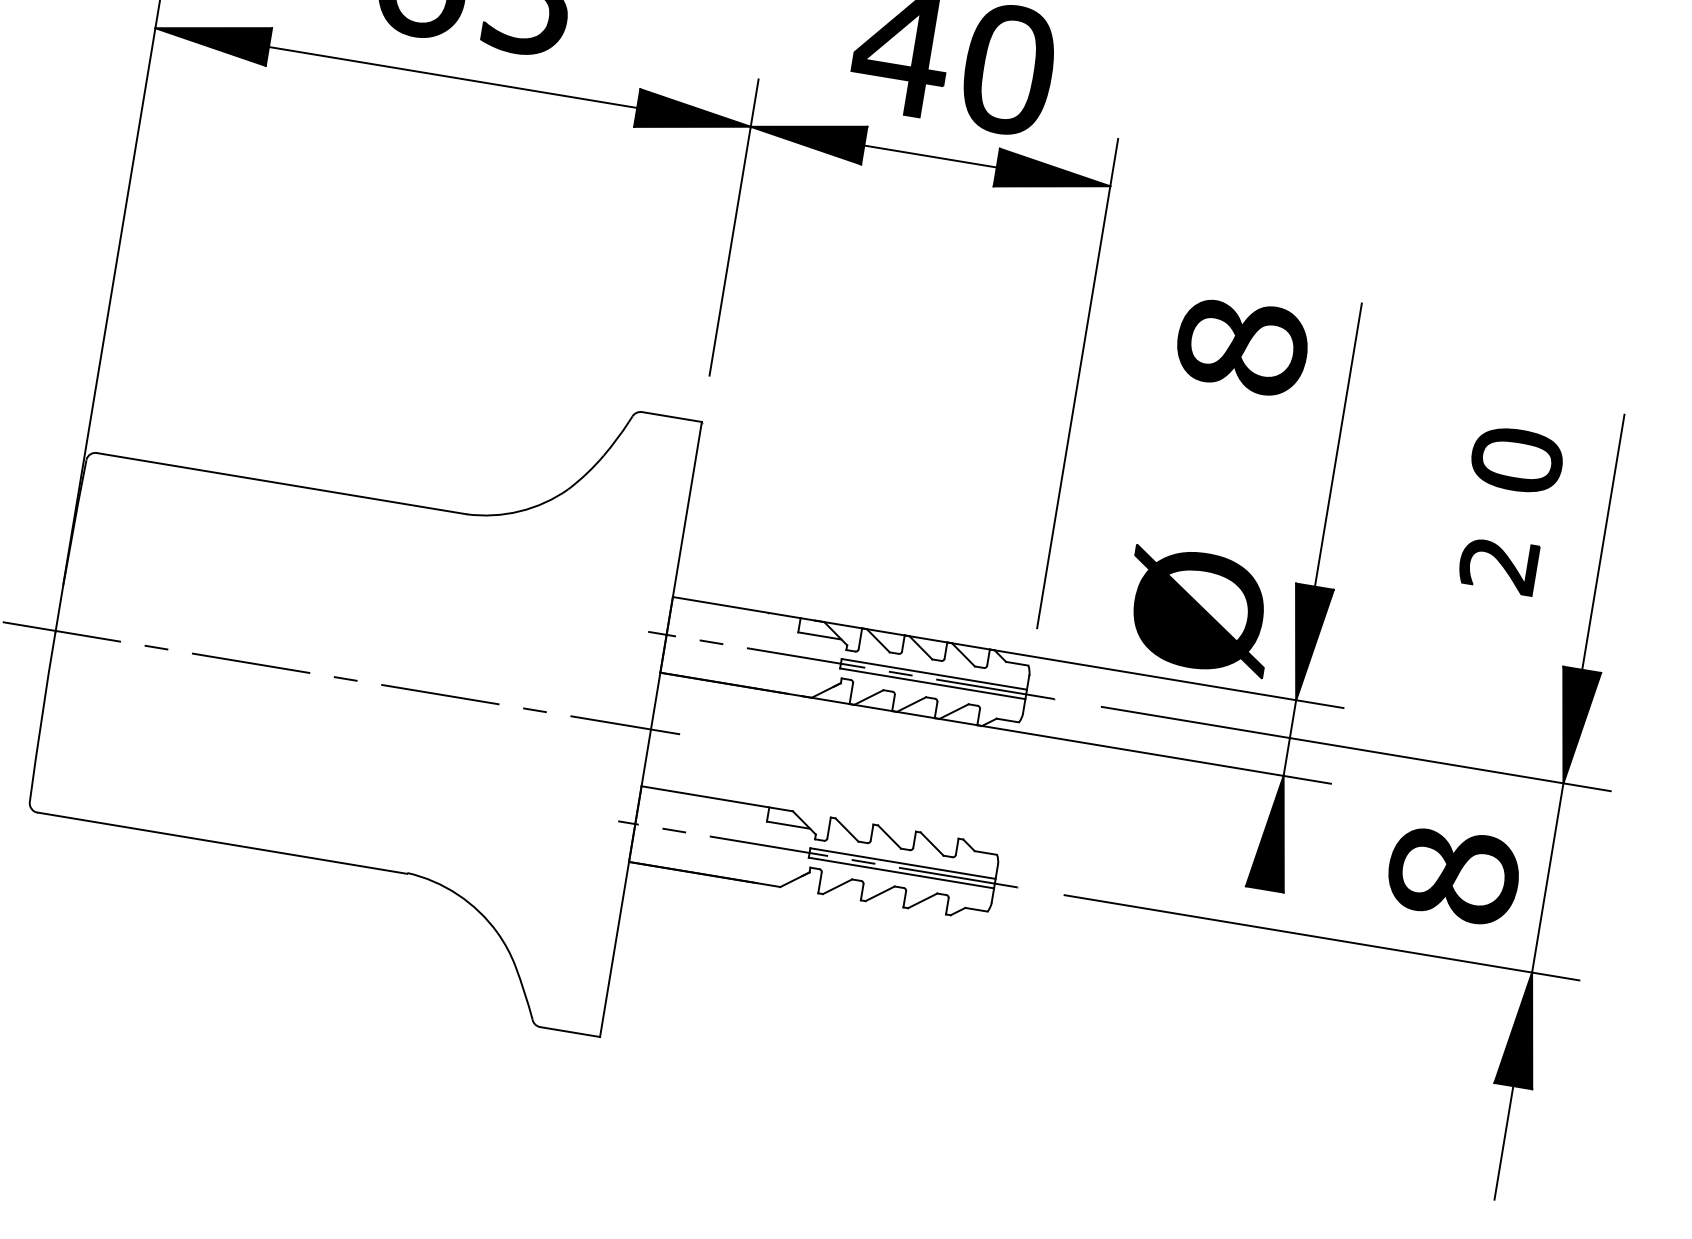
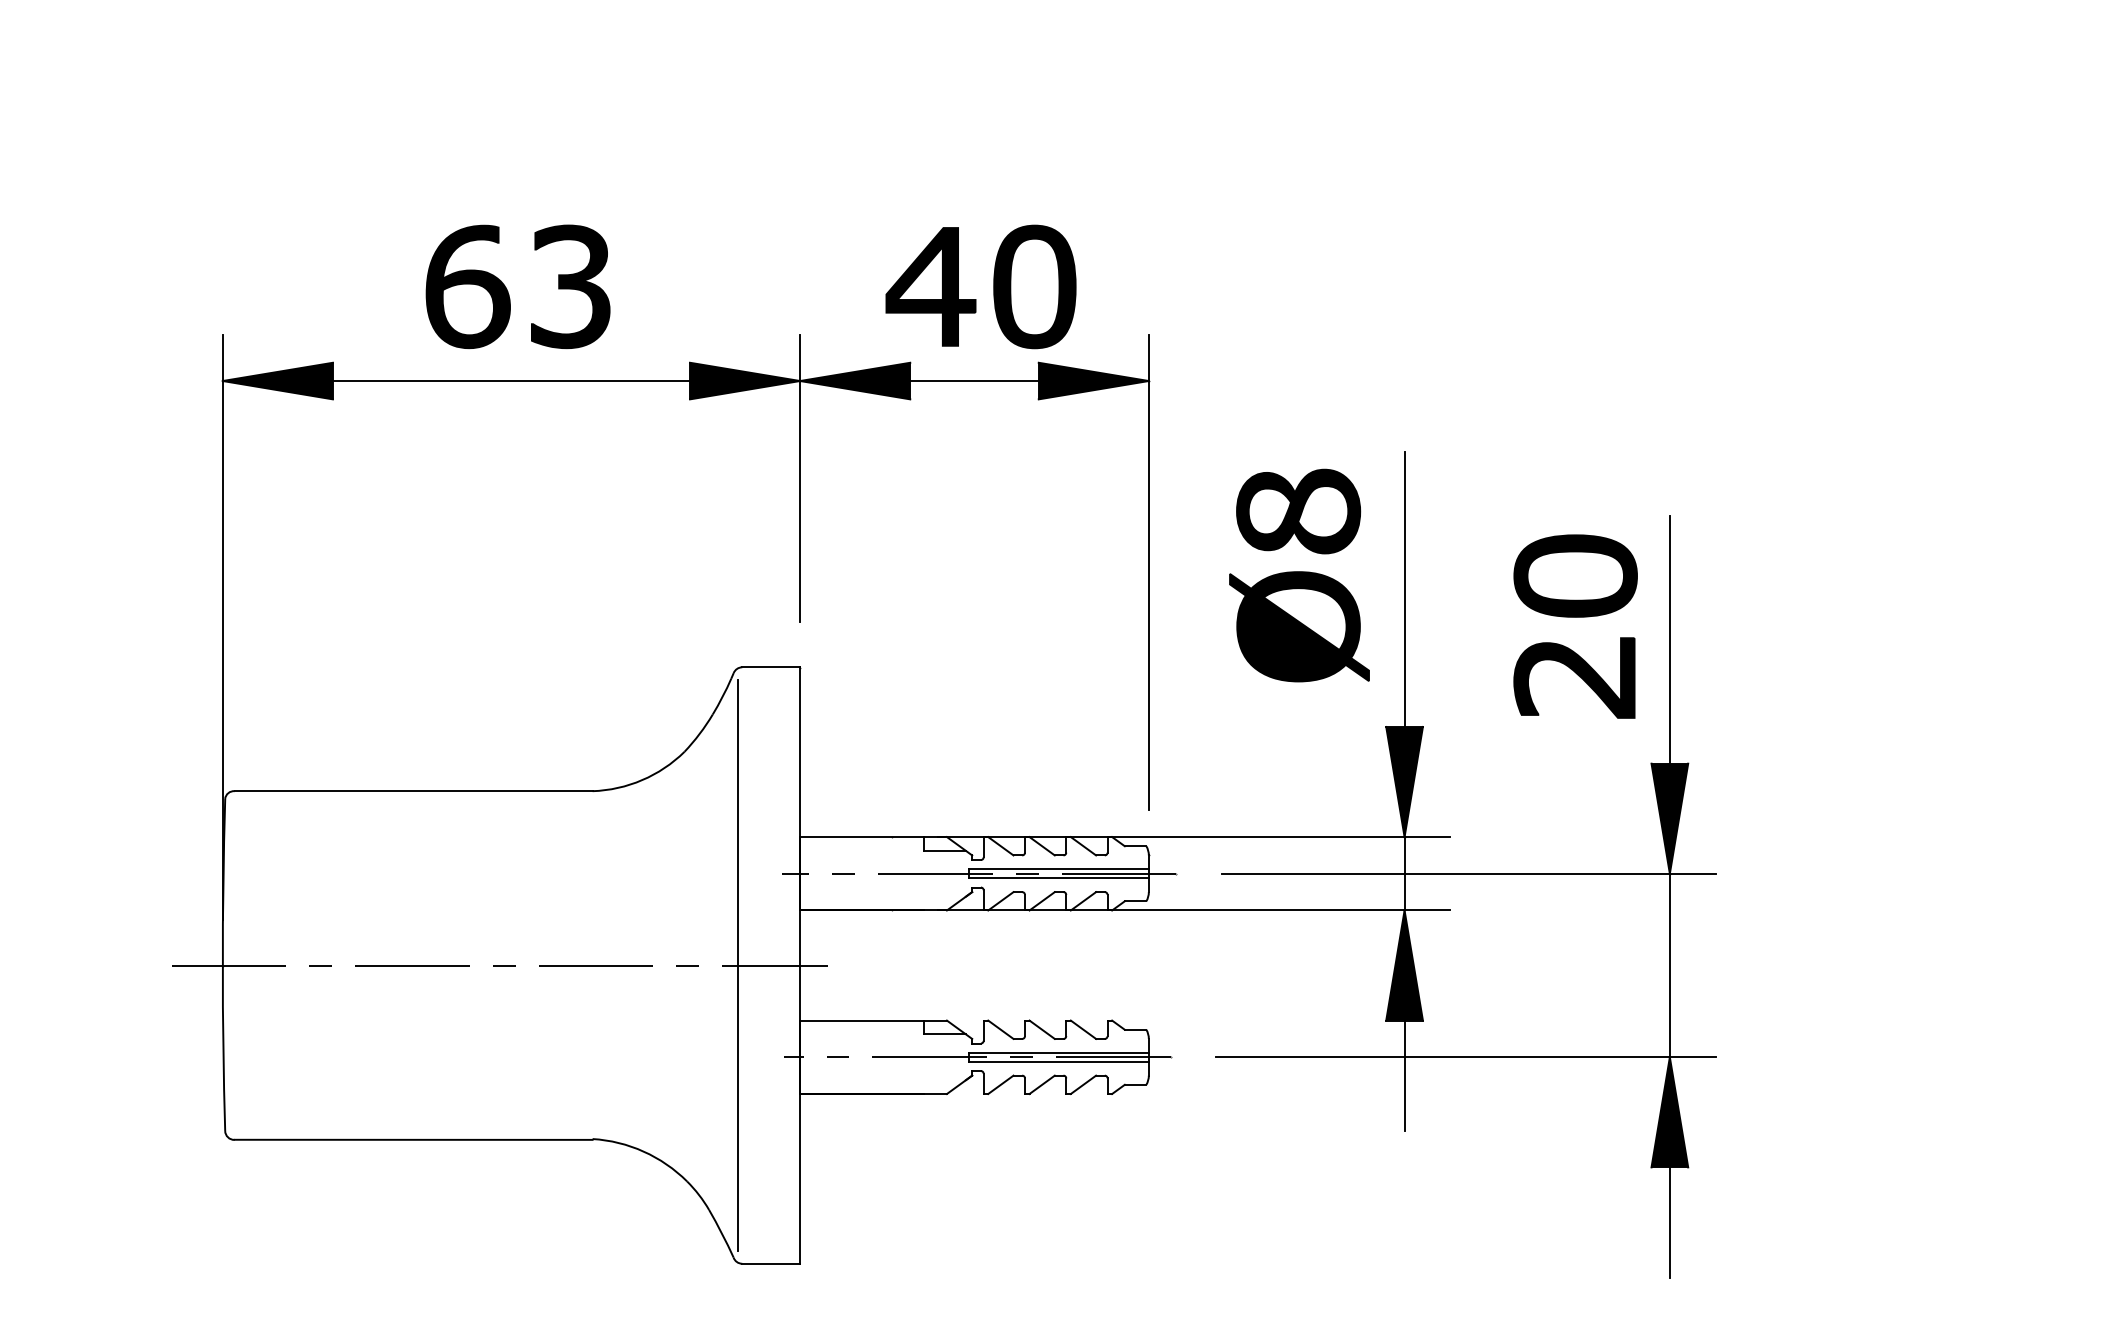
part: (1517, 459) -> (1575, 575), size x1.43
part: (1498, 564) -> (1574, 677), size x1.67
part: (1199, 610) -> (1299, 626), moved
line: (587, 718) -> (738, 965), added
part: (1453, 875) -> (1580, 977), removed
line: (1255, 946) -> (1404, 1075), added

